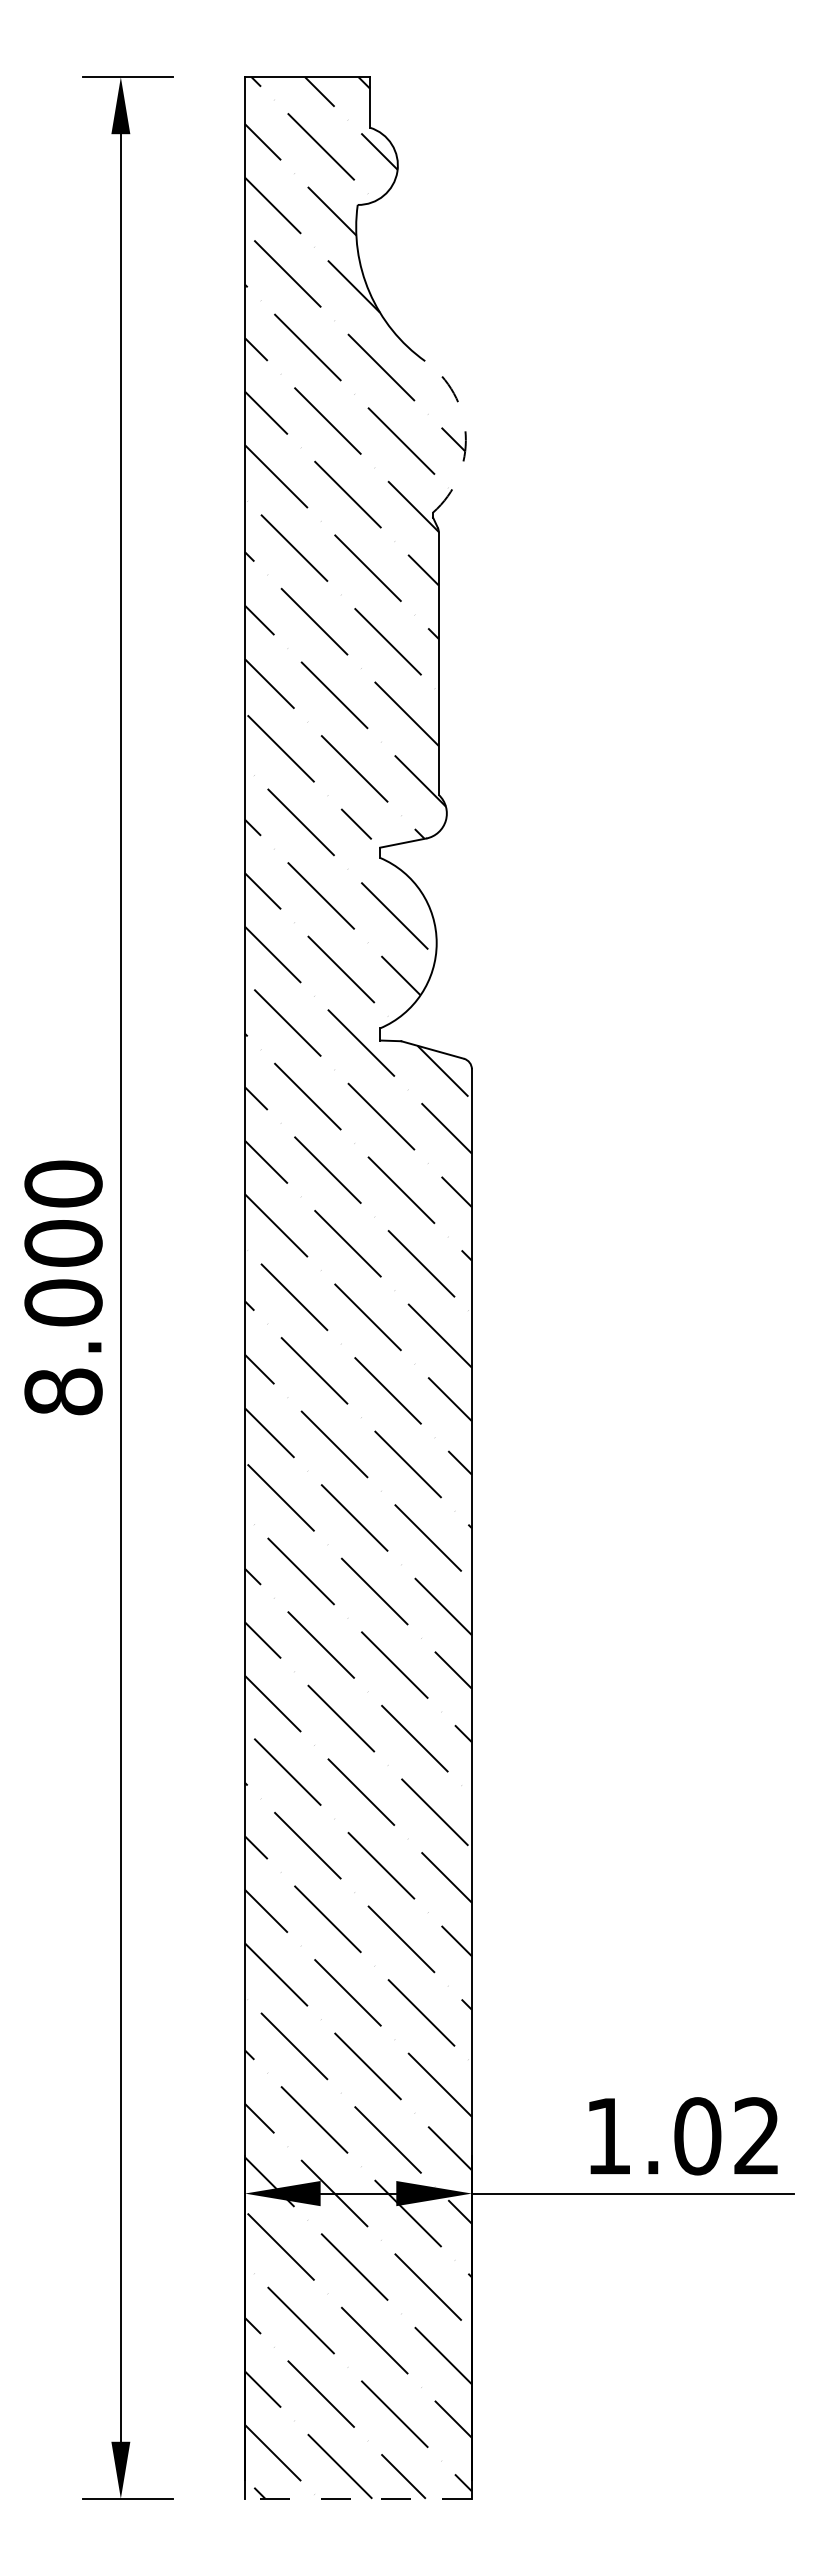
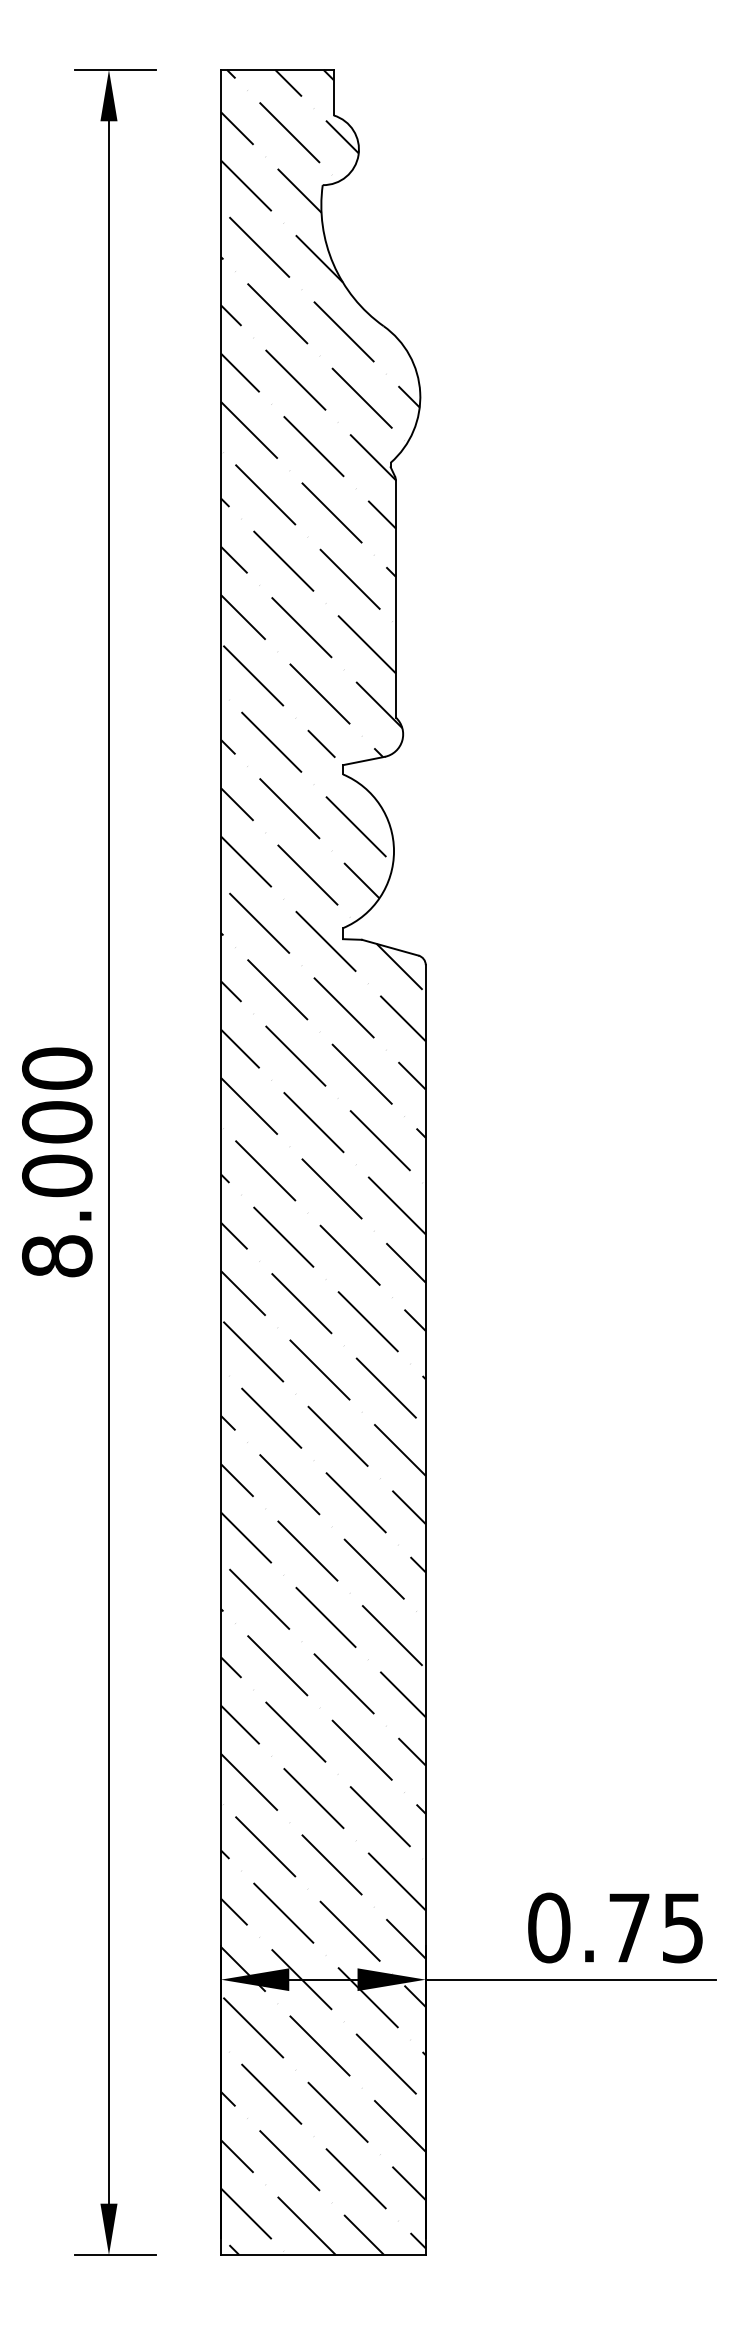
arc: (465, 435) -> (419, 393), dashed -> solid
text: (681, 2136) -> (614, 1928), 1.02 -> 0.75
line: (358, 2498) -> (323, 2254), dashed -> solid

